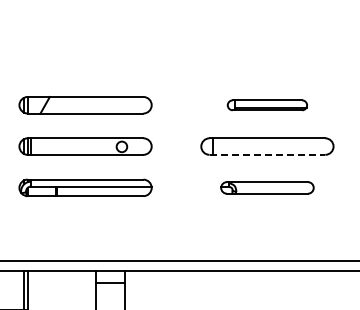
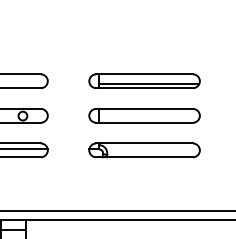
part: (267, 105) -> (144, 81), size x1.67
line: (267, 154) -> (144, 122), dashed -> solid
part: (267, 187) -> (144, 150), size x1.43

